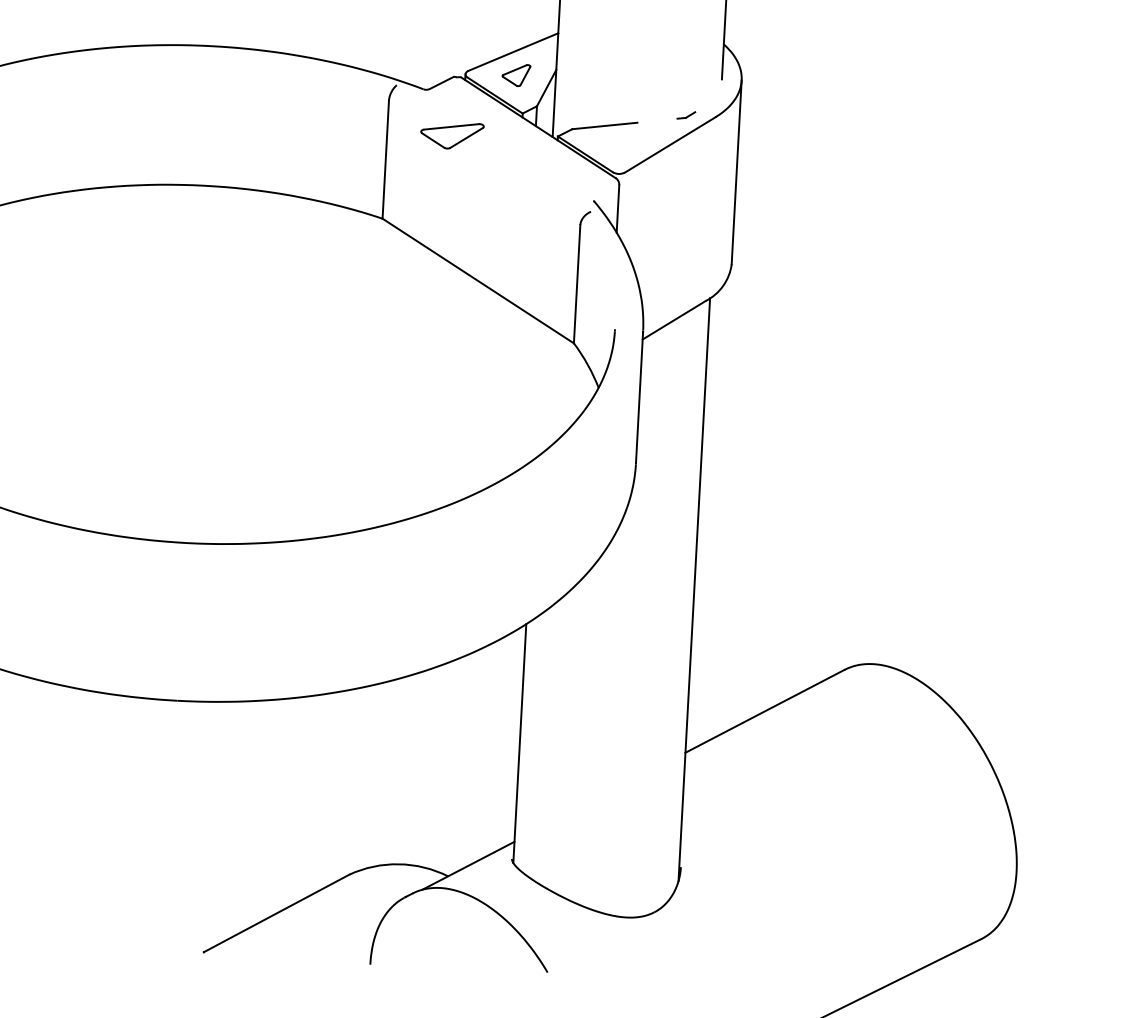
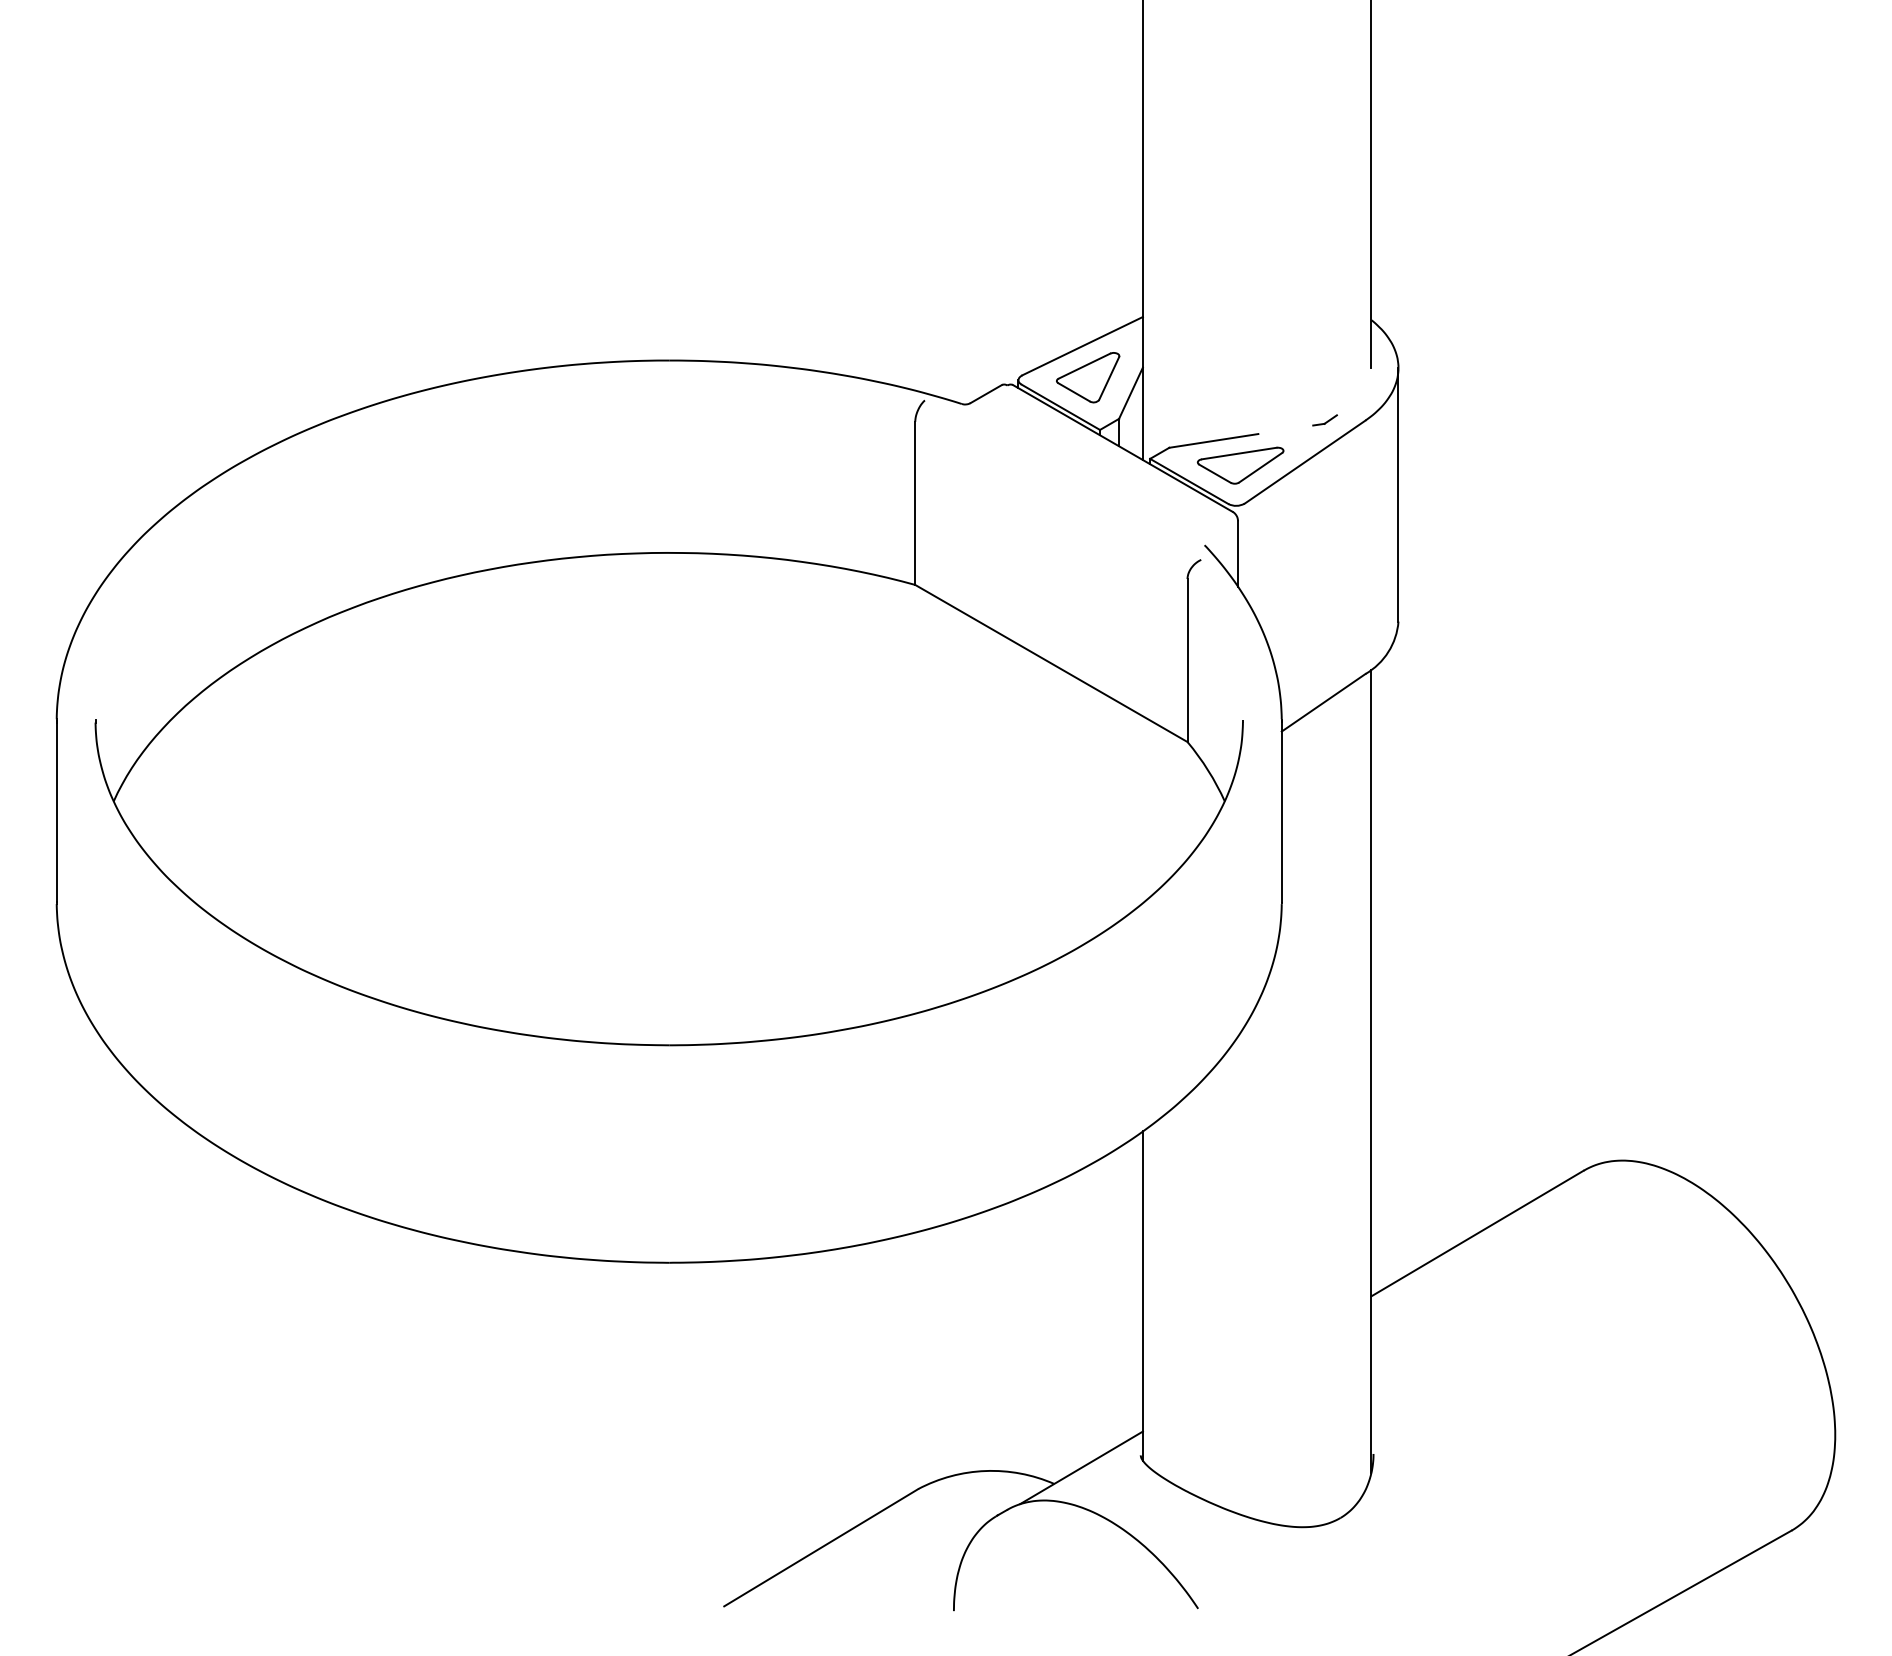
part: (516, 75) -> (1088, 377), size x1.67
part: (452, 135) -> (1240, 465), moved

